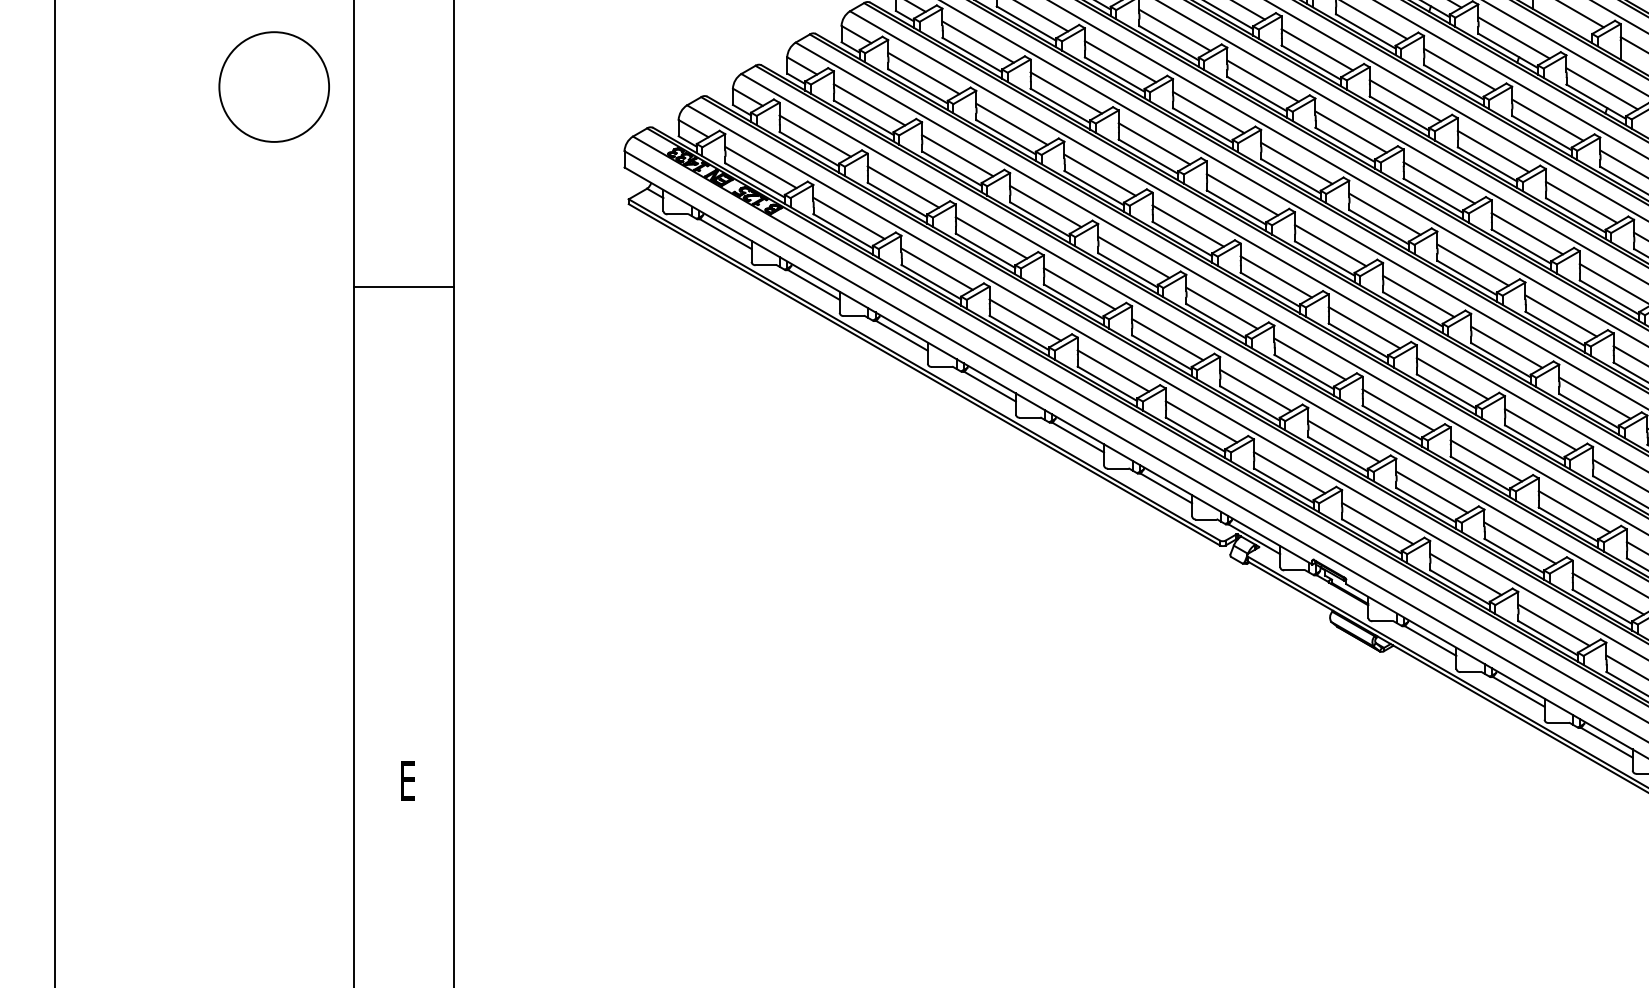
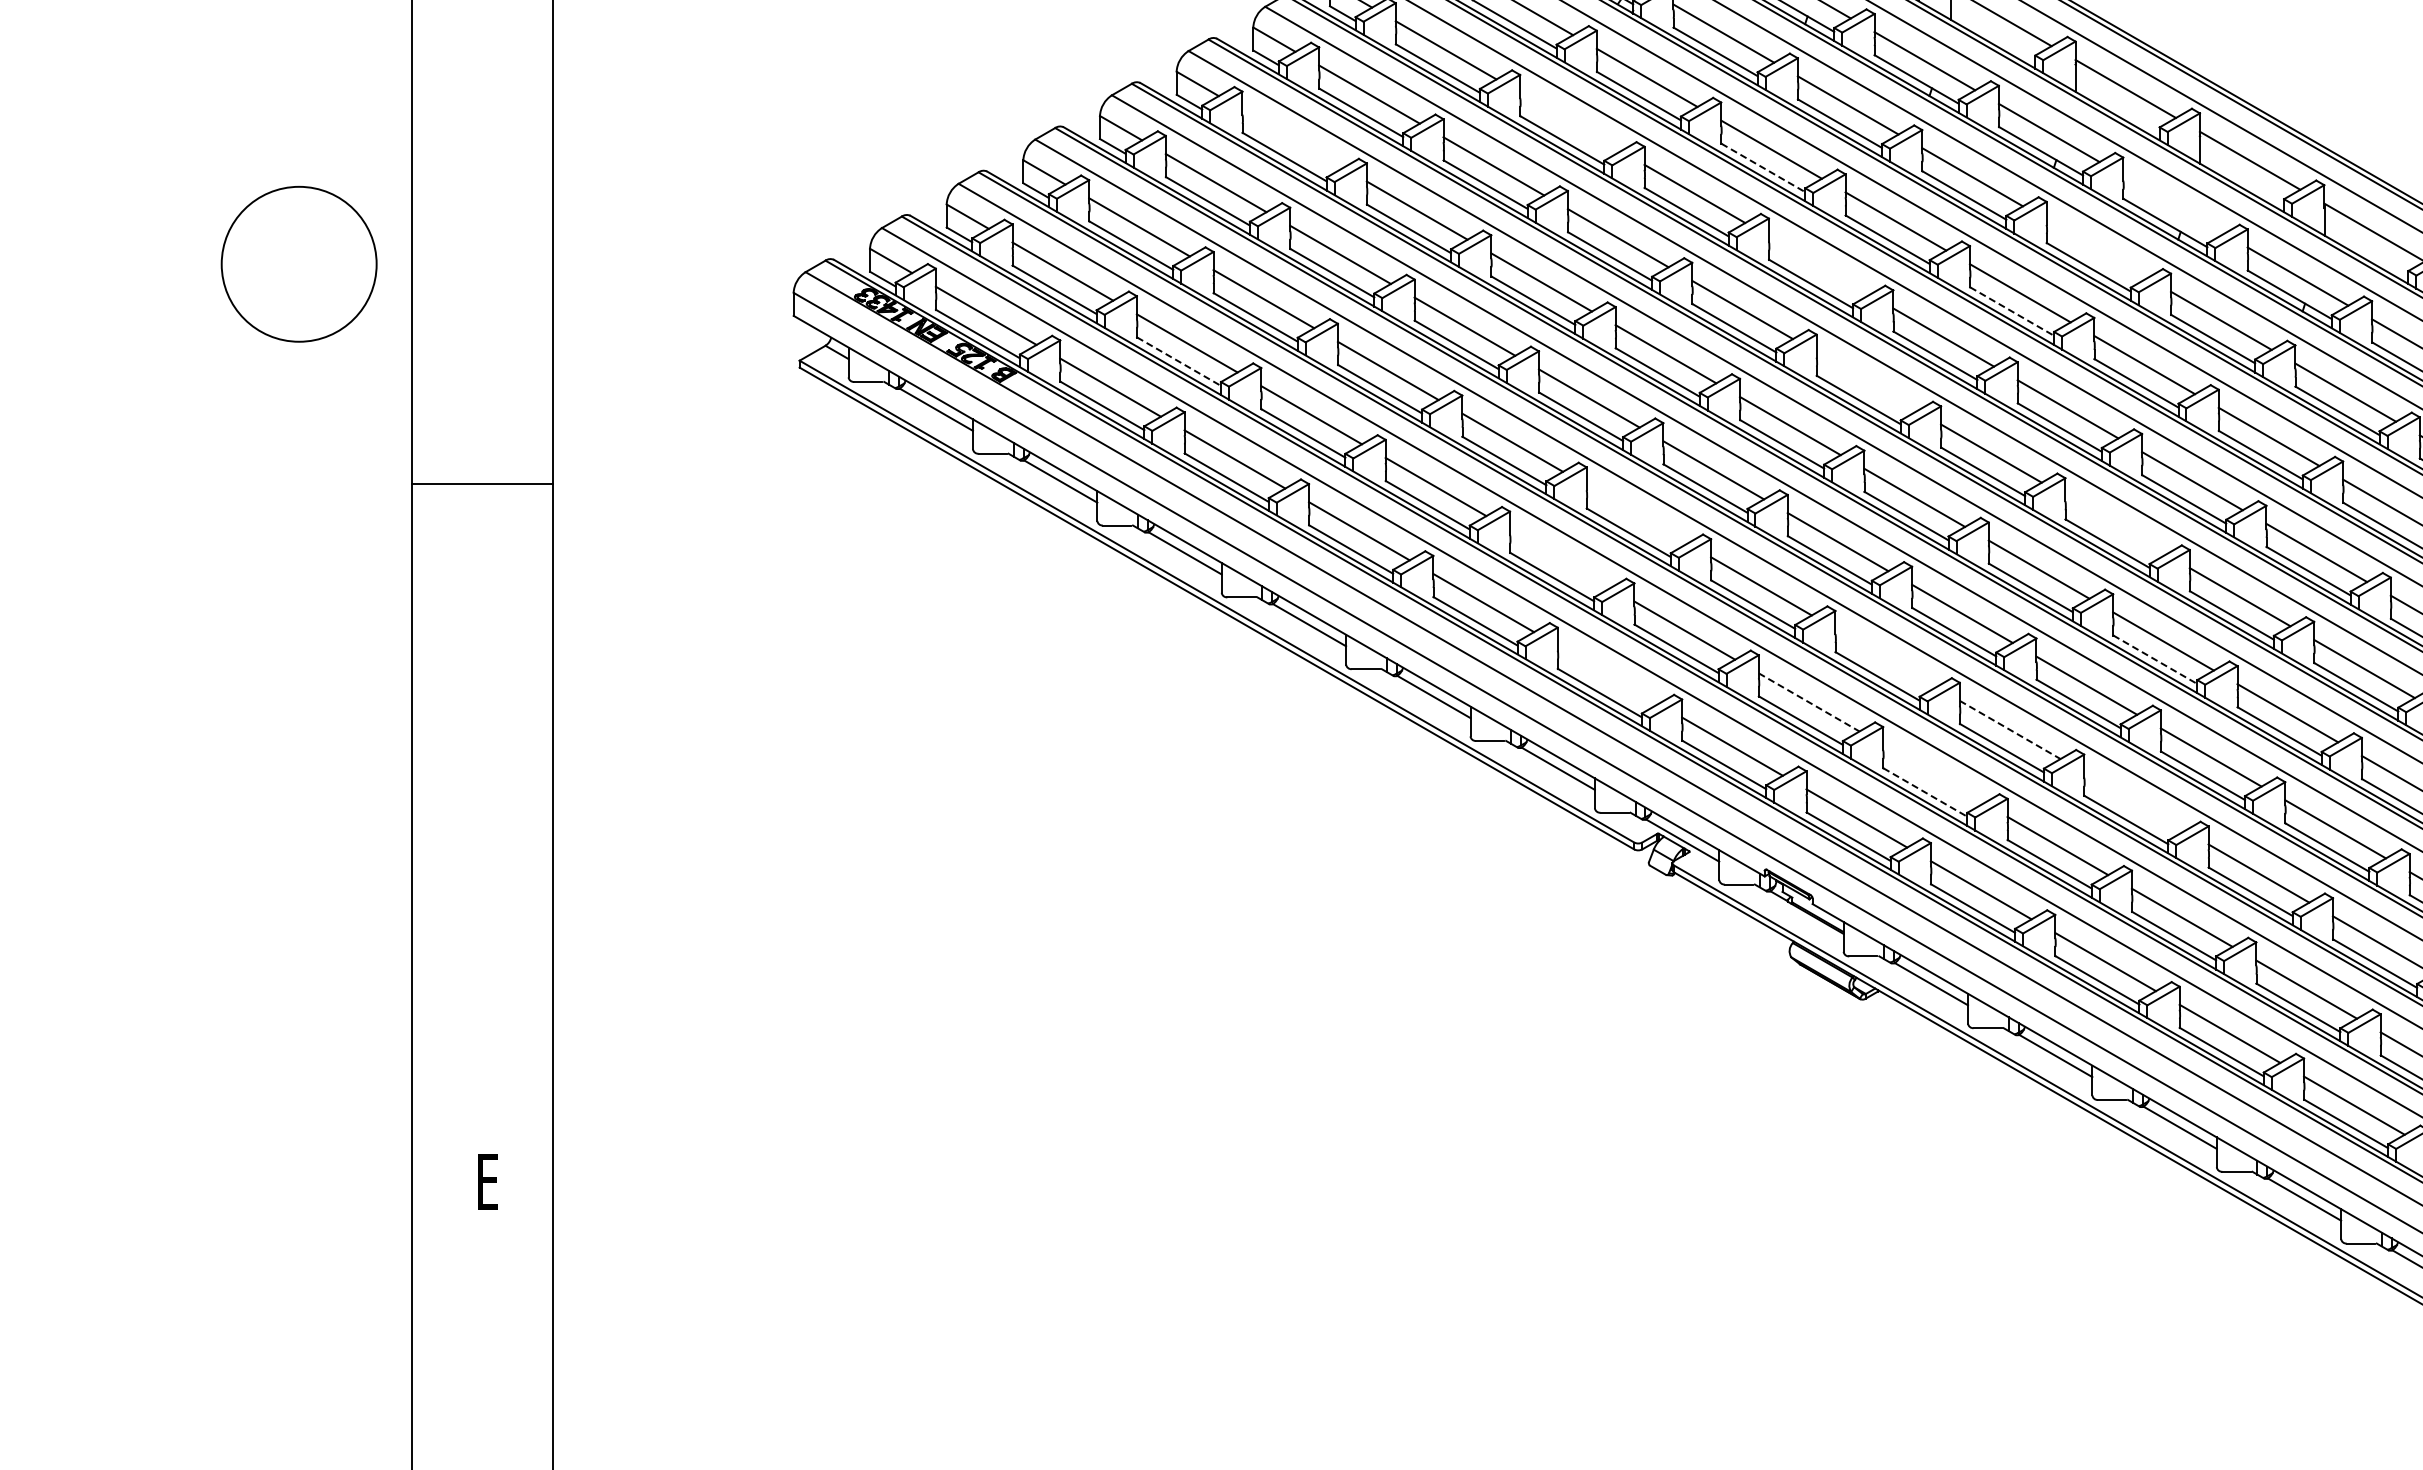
line: (1174, 30) -> (1570, 122), removed
line: (977, 41) -> (1292, 138), removed
line: (1311, 63) -> (1763, 168), solid -> dashed
circle: (273, 86) -> (298, 263), moved
line: (1602, 88) -> (2173, 204), removed
line: (1547, 119) -> (2096, 248), removed
line: (1350, 131) -> (1818, 265), removed
line: (1487, 164) -> (2012, 311), solid -> dashed
line: (897, 199) -> (1179, 361), solid -> dashed
line: (1384, 214) -> (1866, 381), removed
line: (1221, 308) -> (1636, 514), removed
line: (1560, 316) -> (2115, 525), removed
line: (1167, 339) -> (1560, 558), removed
line: (1397, 410) -> (1885, 658), removed
line: (1589, 410) -> (2155, 659), solid -> dashed
line: (1201, 421) -> (1607, 674), removed
line: (1344, 441) -> (1809, 702), solid -> dashed
line: (1486, 461) -> (2010, 730), solid -> dashed
line: (1432, 492) -> (1933, 774), removed
line: (1426, 505) -> (1925, 792), solid -> dashed
line: (1574, 511) -> (2134, 801), removed

